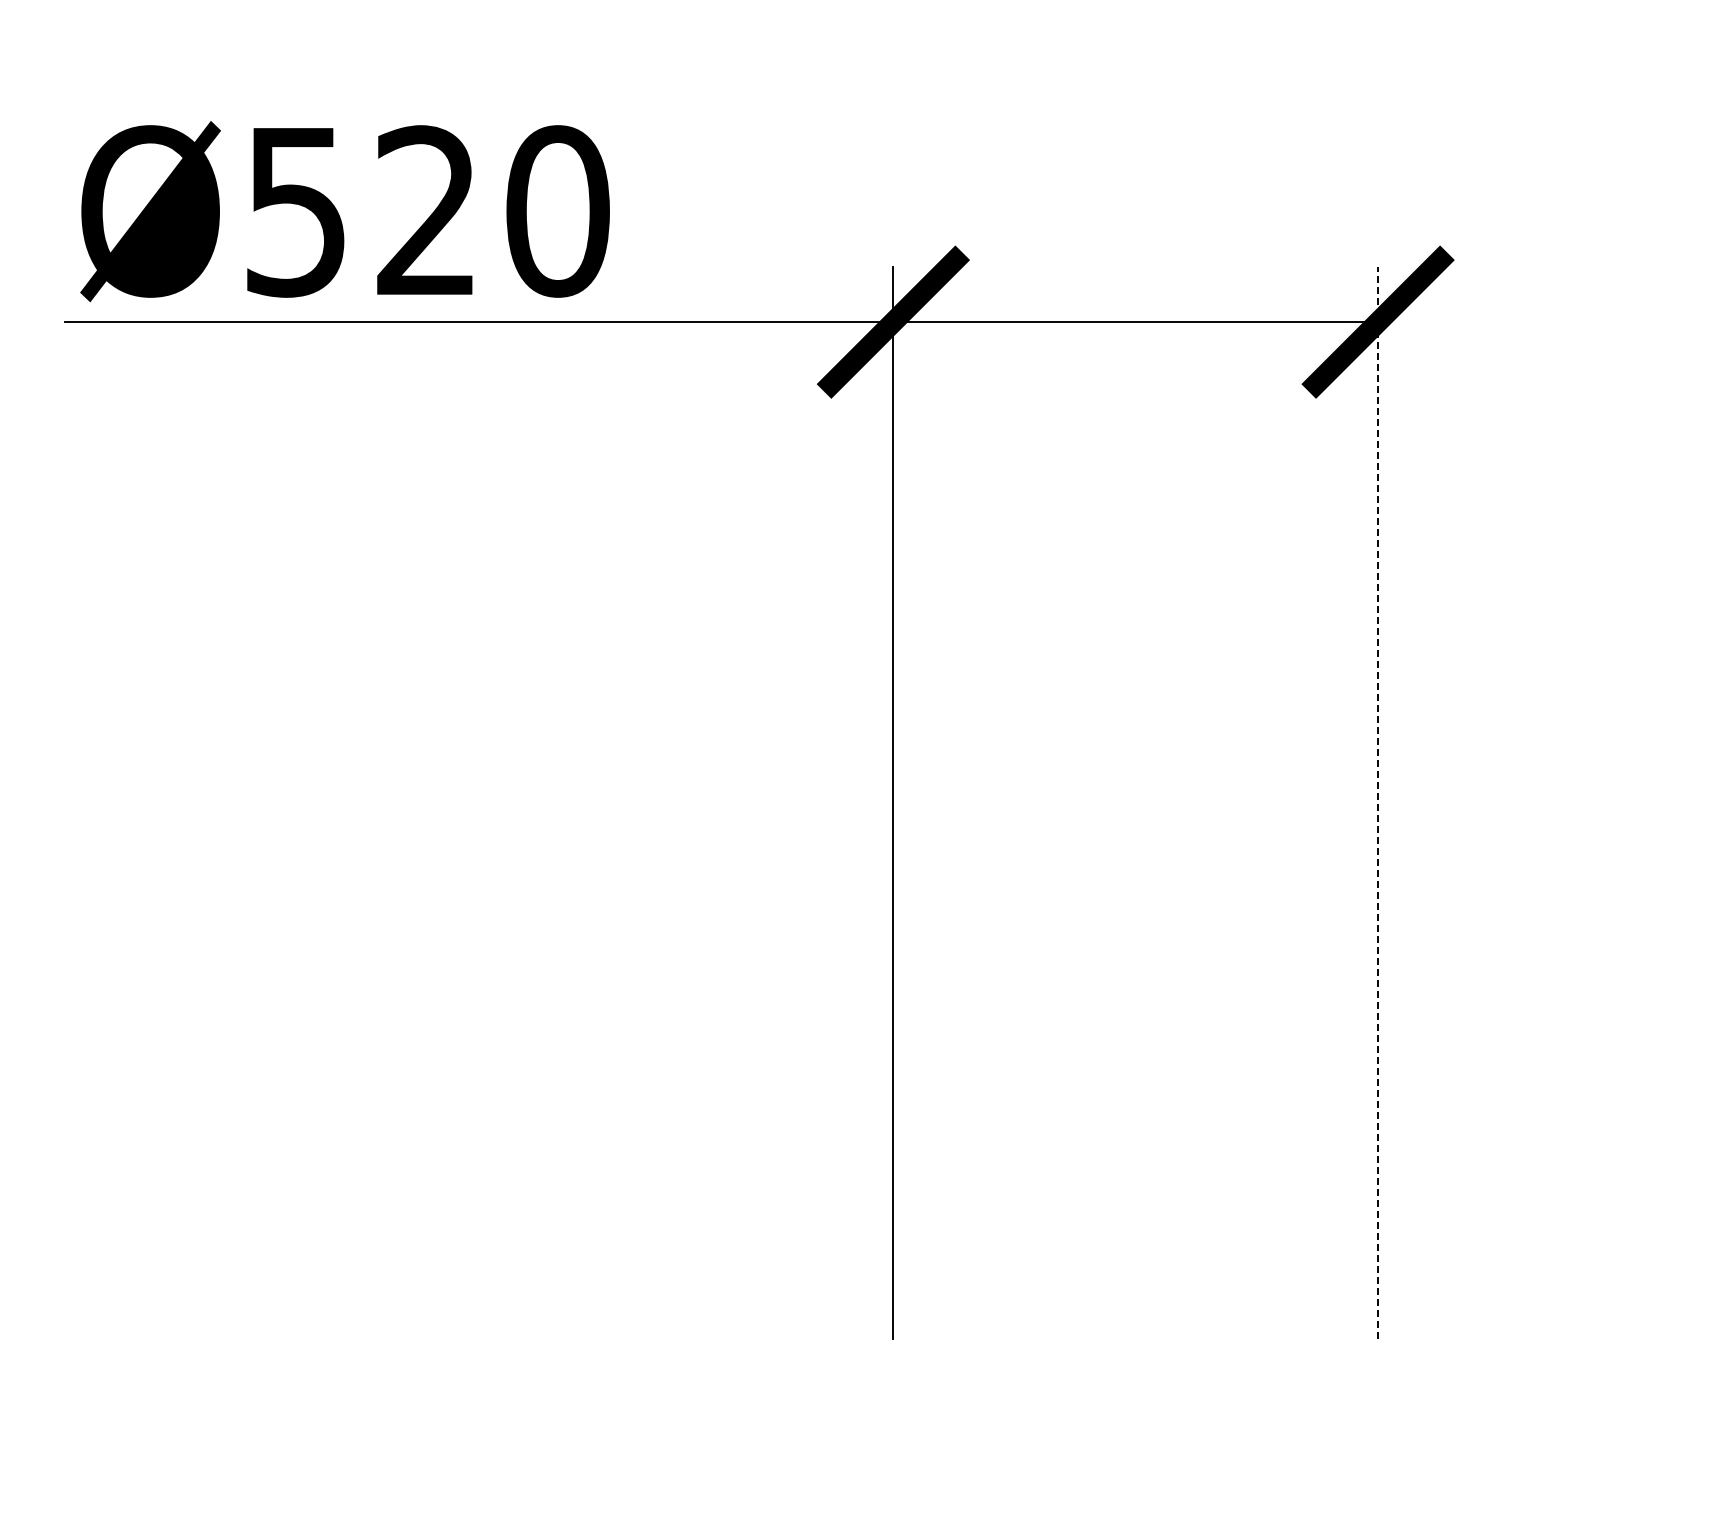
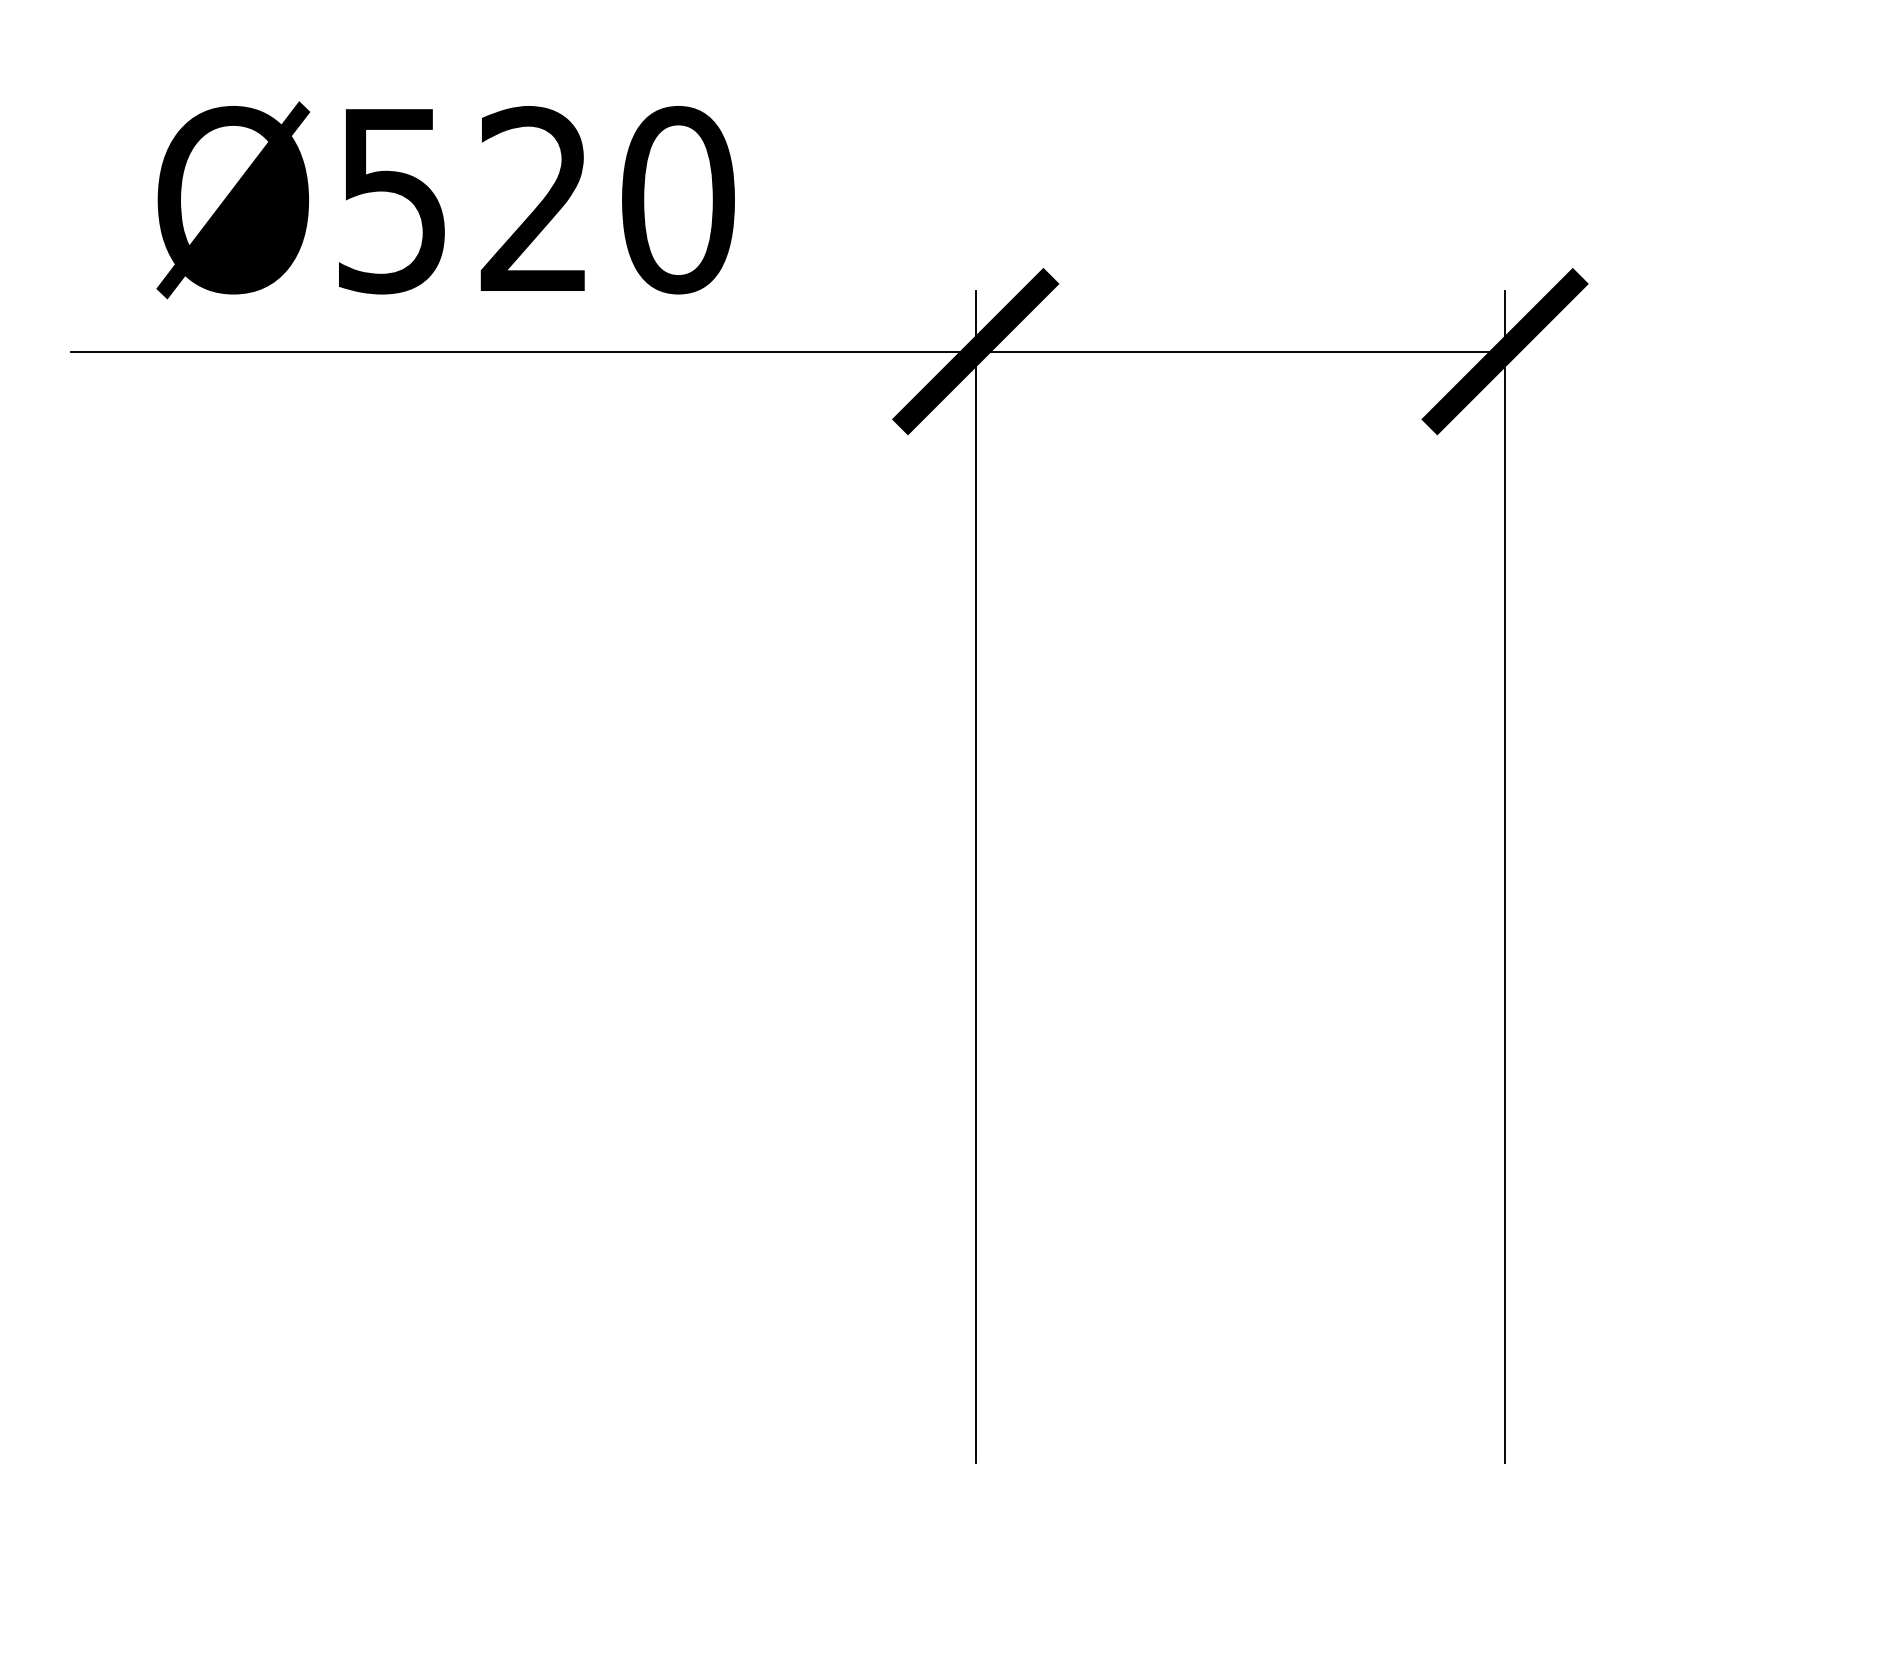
text: (344, 211) -> (445, 200), moved
line: (1378, 802) -> (1505, 876), dashed -> solid

